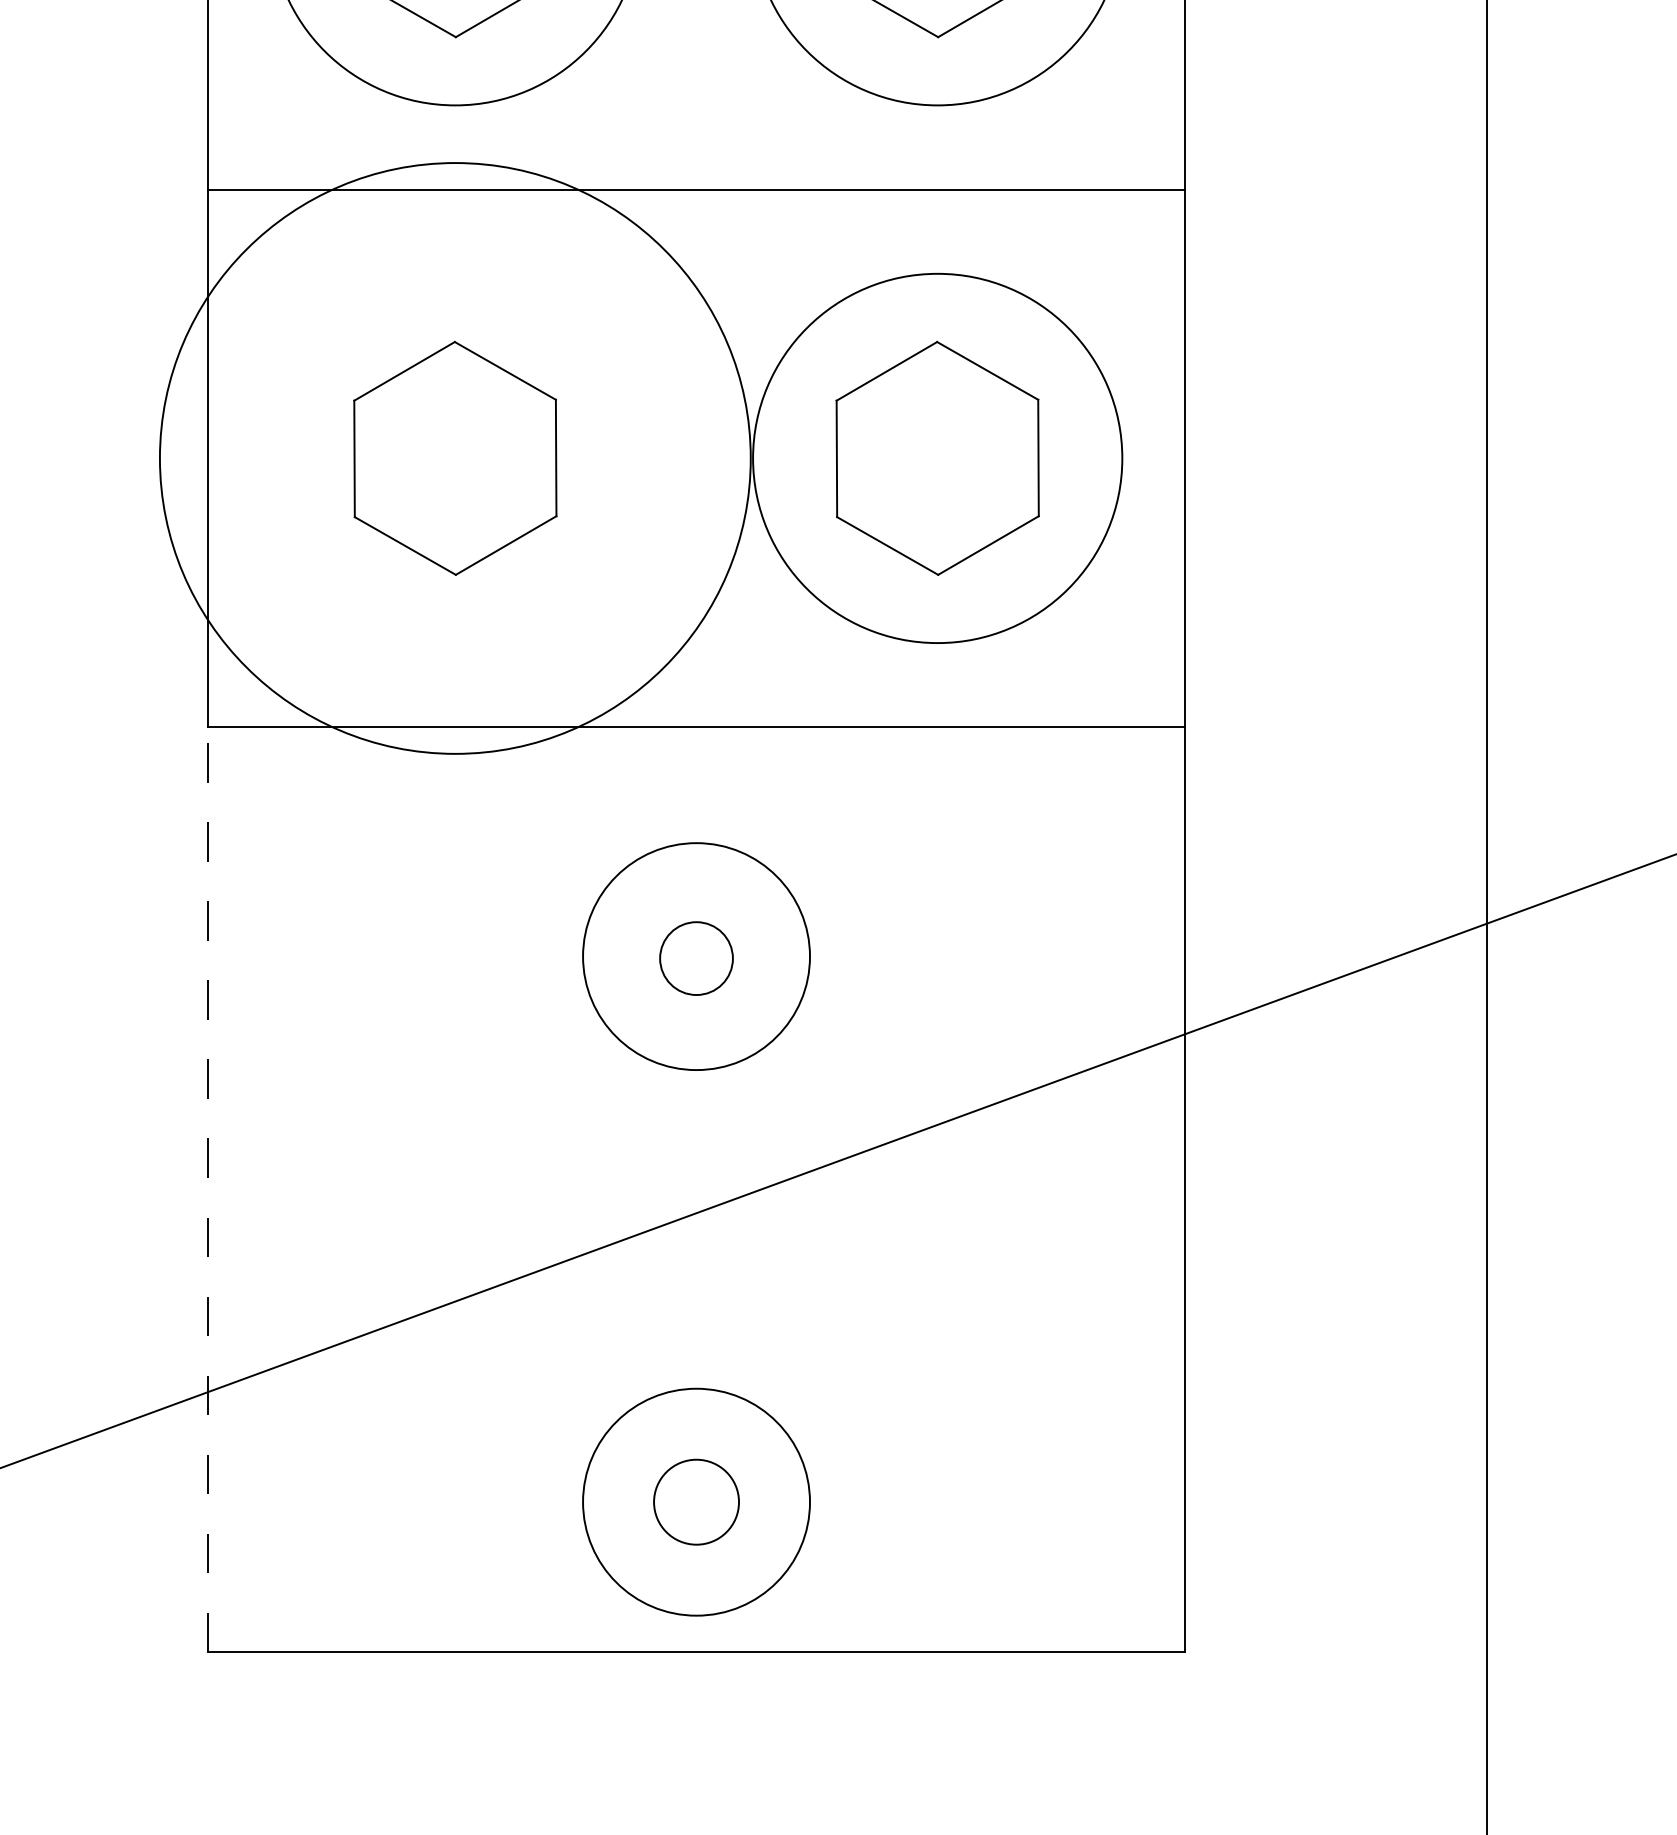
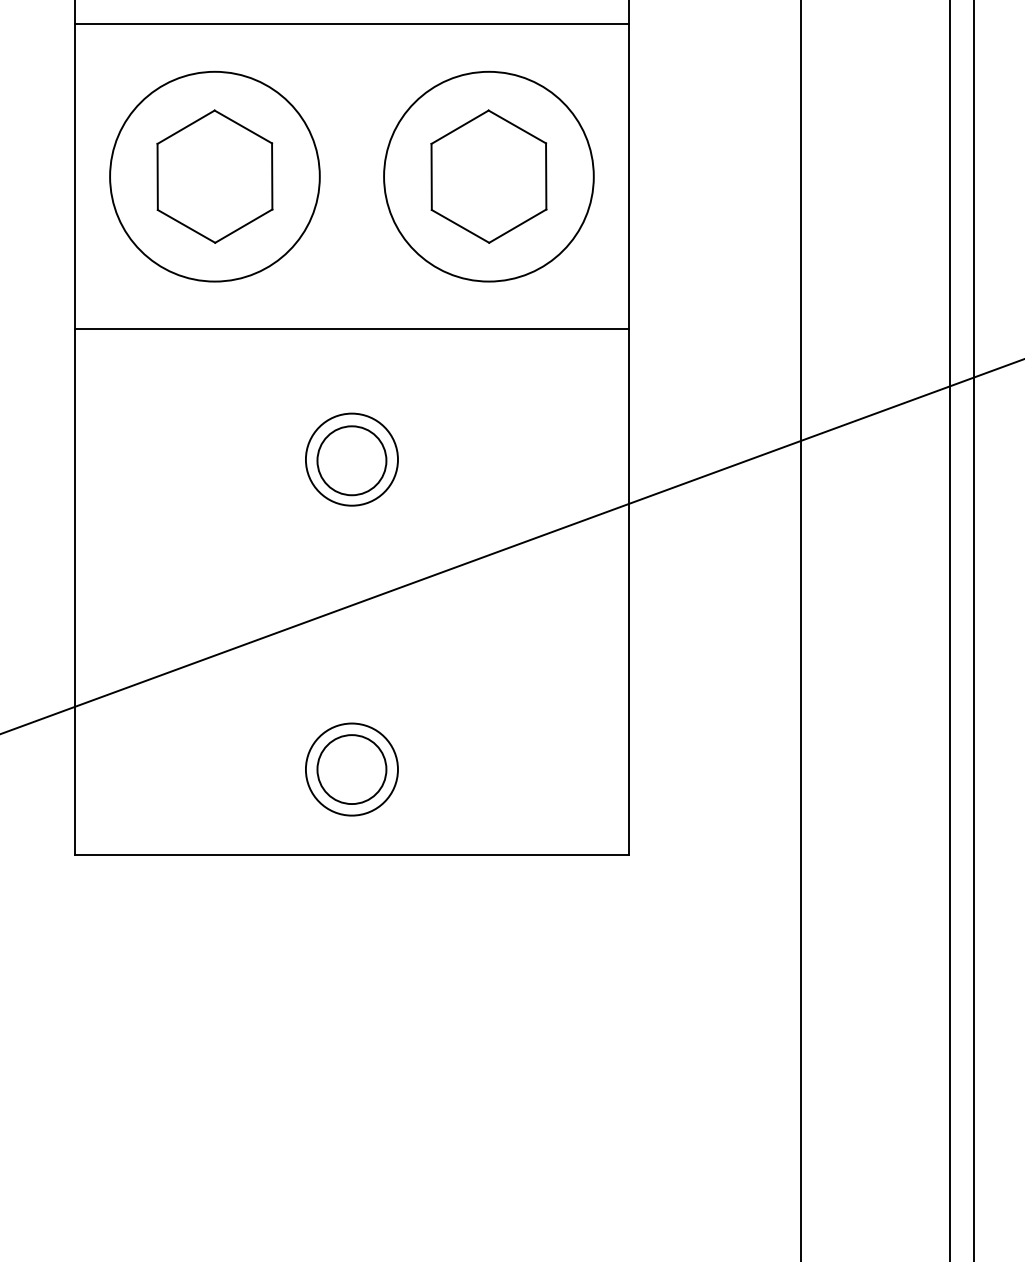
circle: (454, 458) -> (214, 176), size x0.62
circle: (695, 956) -> (351, 459), size x0.71
circle: (695, 958) -> (351, 460), size x1.67
line: (208, 1190) -> (74, 592), dashed -> solid
circle: (695, 1502) -> (351, 769), size x0.71
circle: (695, 1502) -> (351, 769), size x1.43

